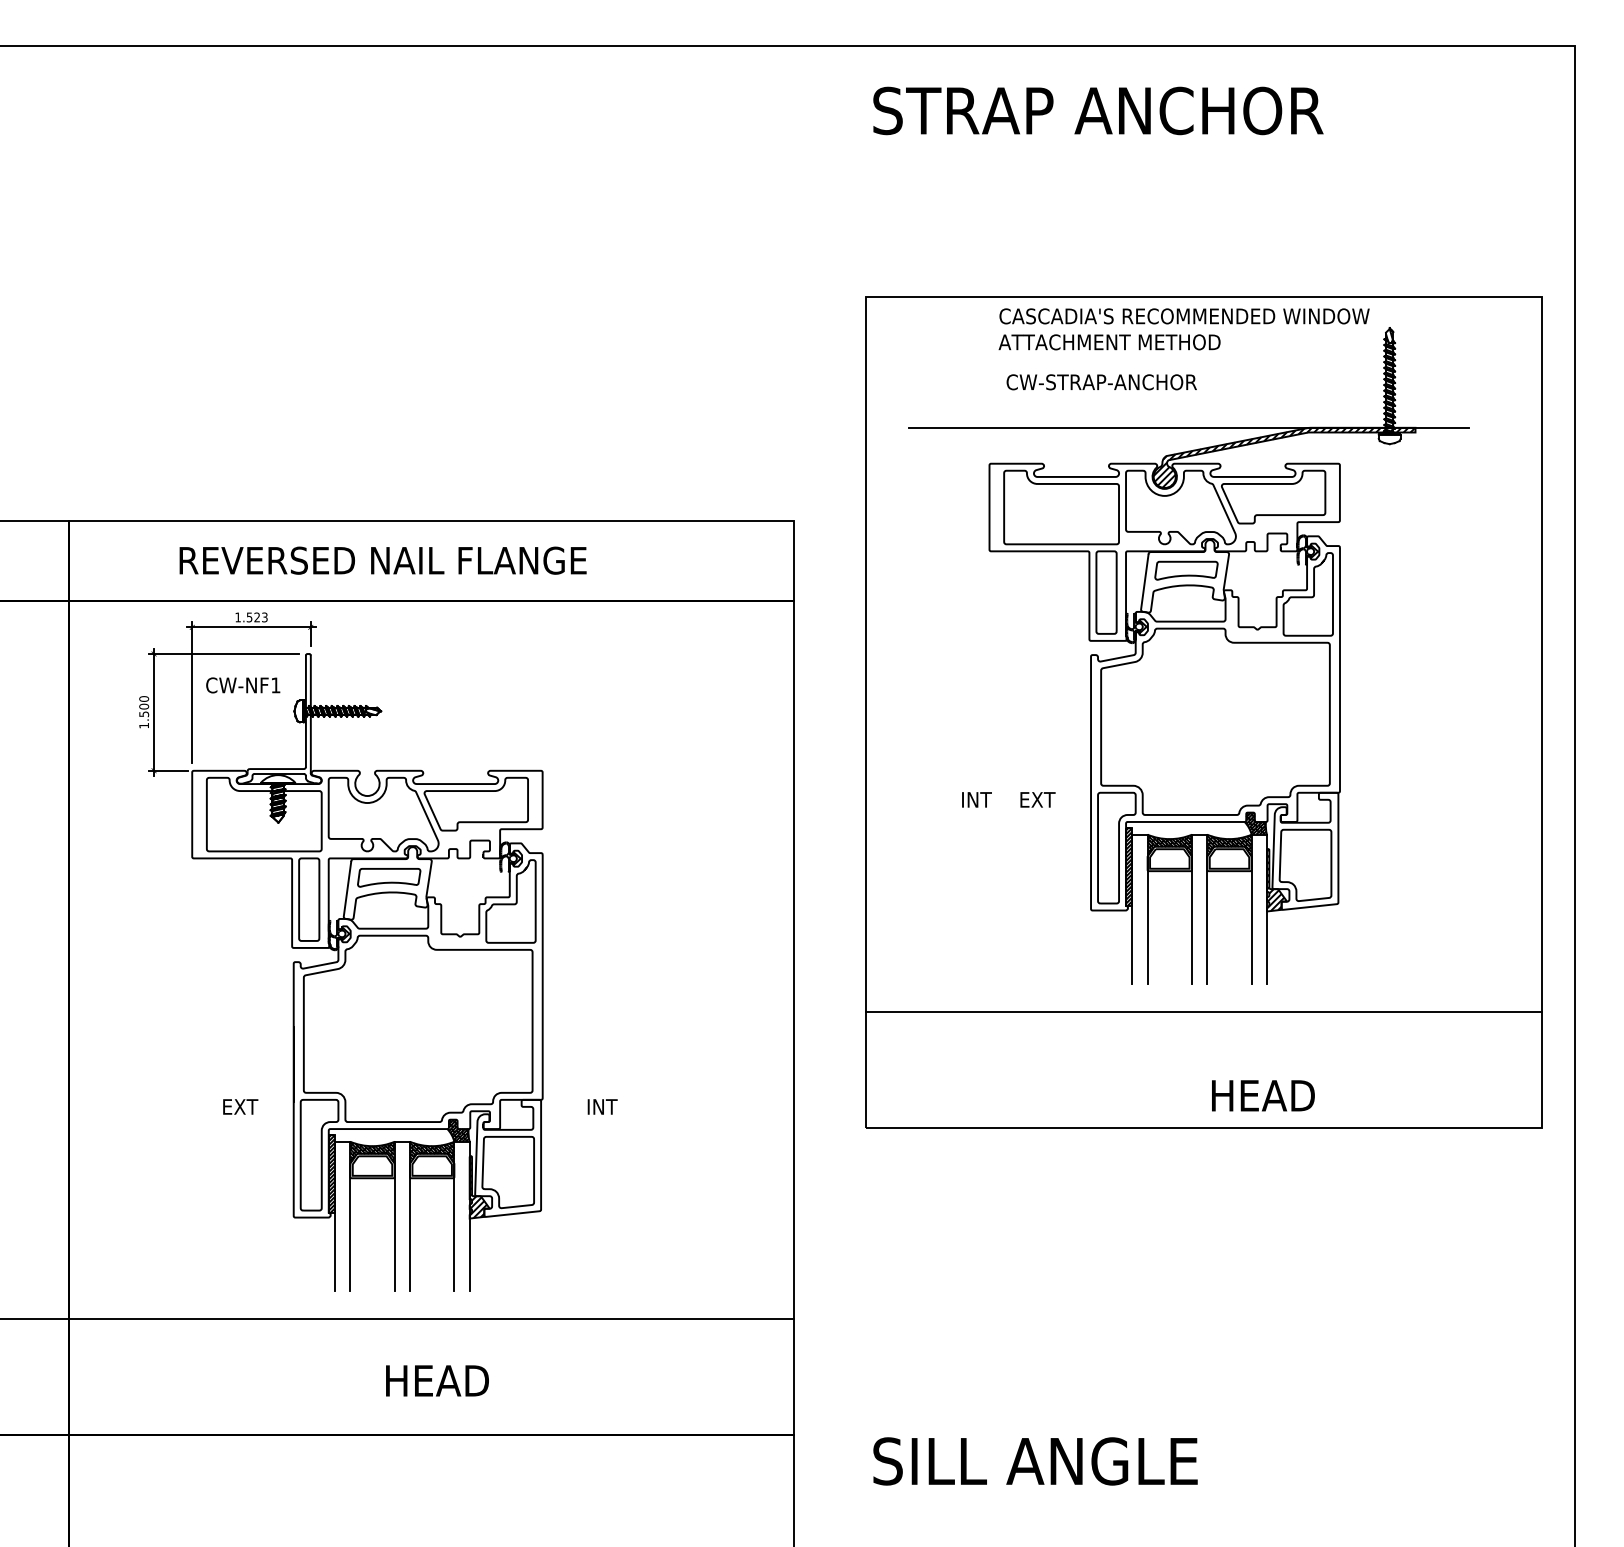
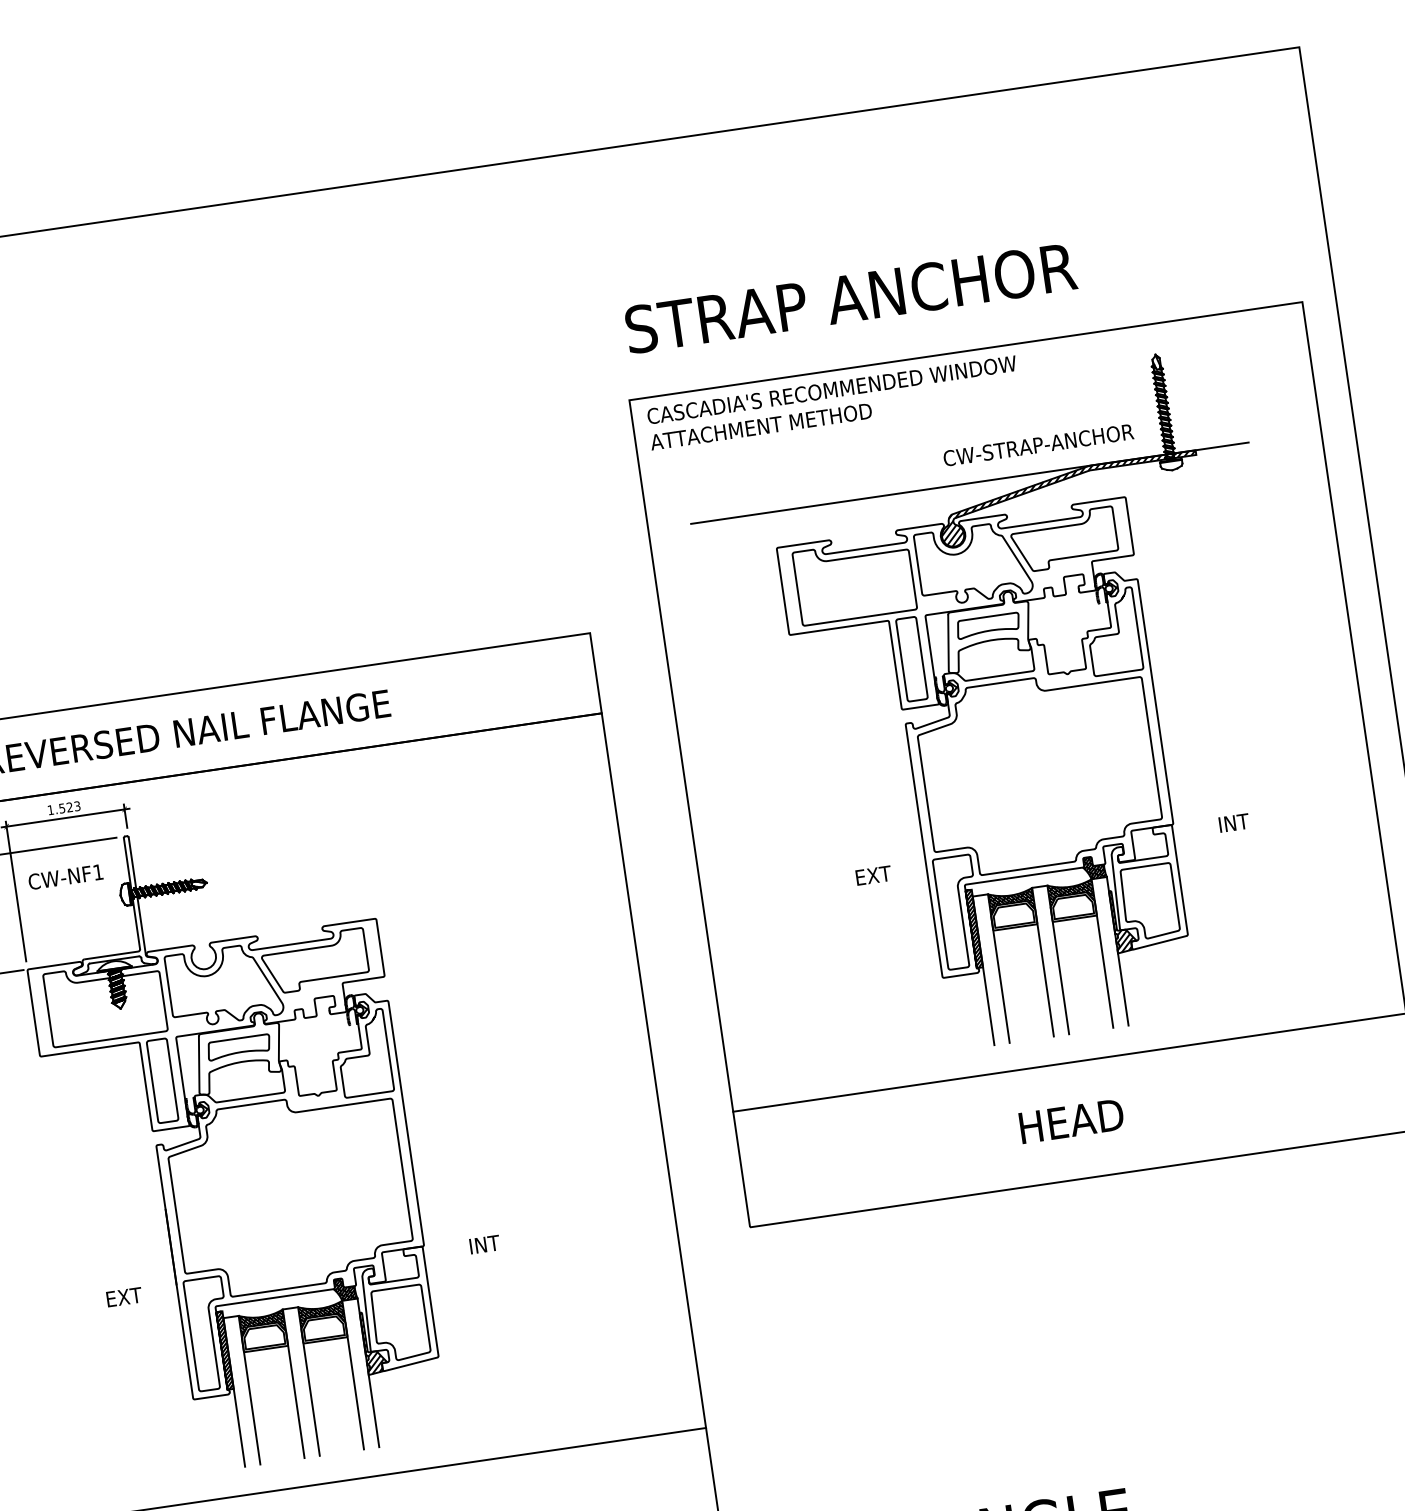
text: (1098, 110) -> (851, 297), moved
text: (1183, 329) -> (832, 403), moved
text: (1101, 382) -> (1038, 445), moved
text: (976, 799) -> (1233, 822), moved
text: (1263, 1095) -> (1071, 1120), moved

